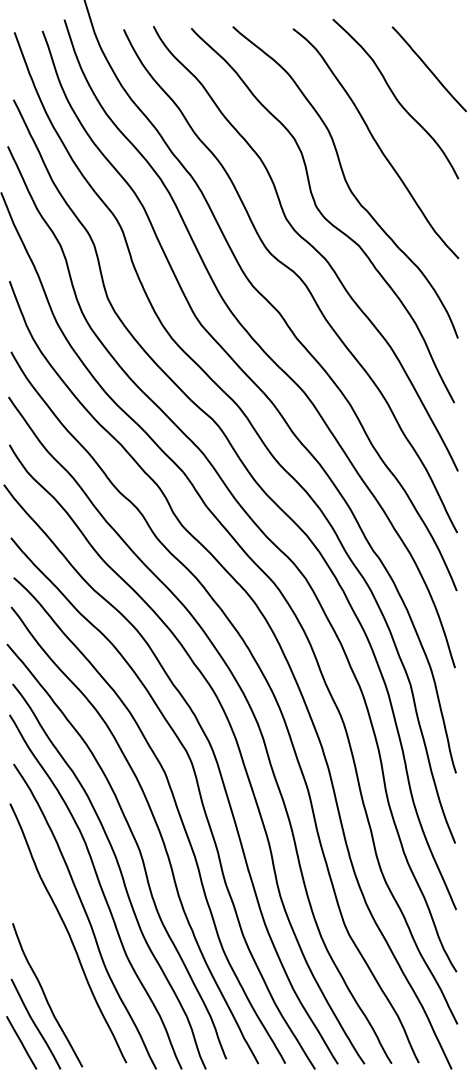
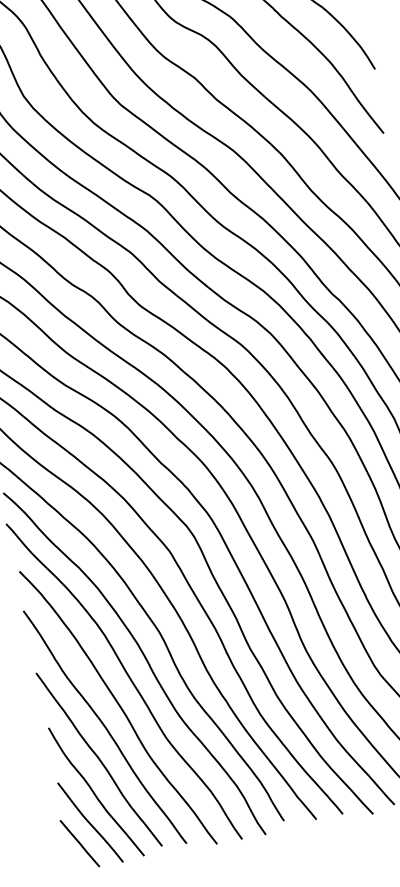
curve: (56, 963) -> (99, 759), added

